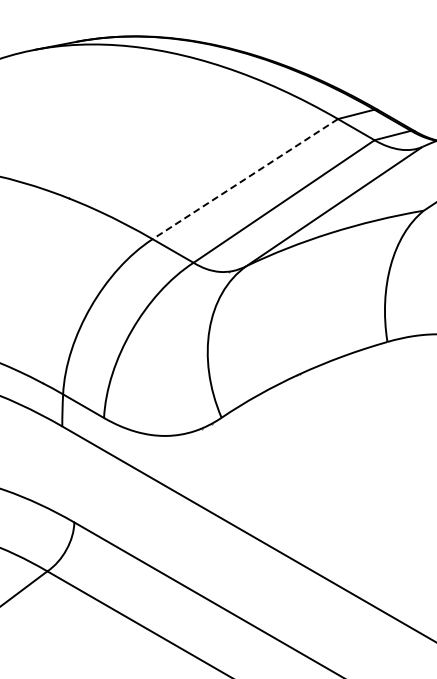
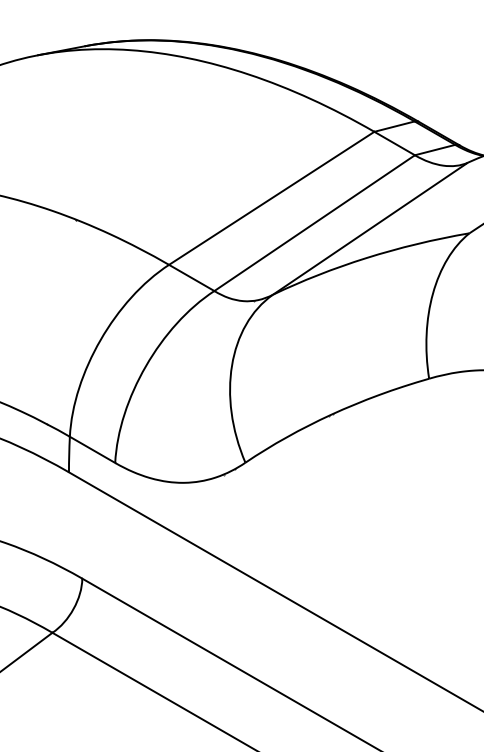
line: (244, 179) -> (270, 198), dashed -> solid

